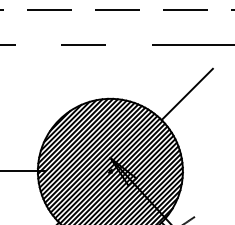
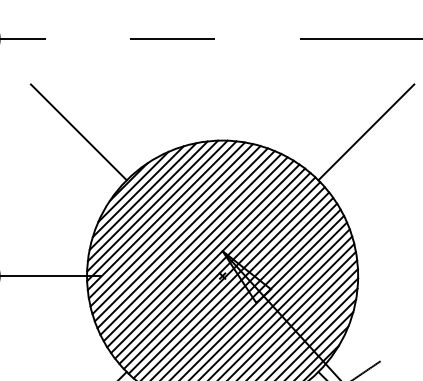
line: (33, 94) -> (78, 132), added

